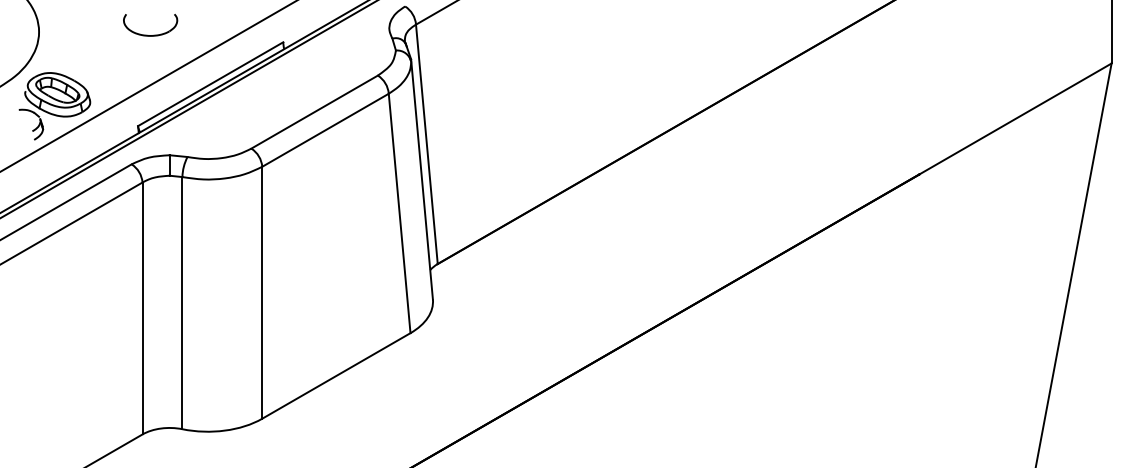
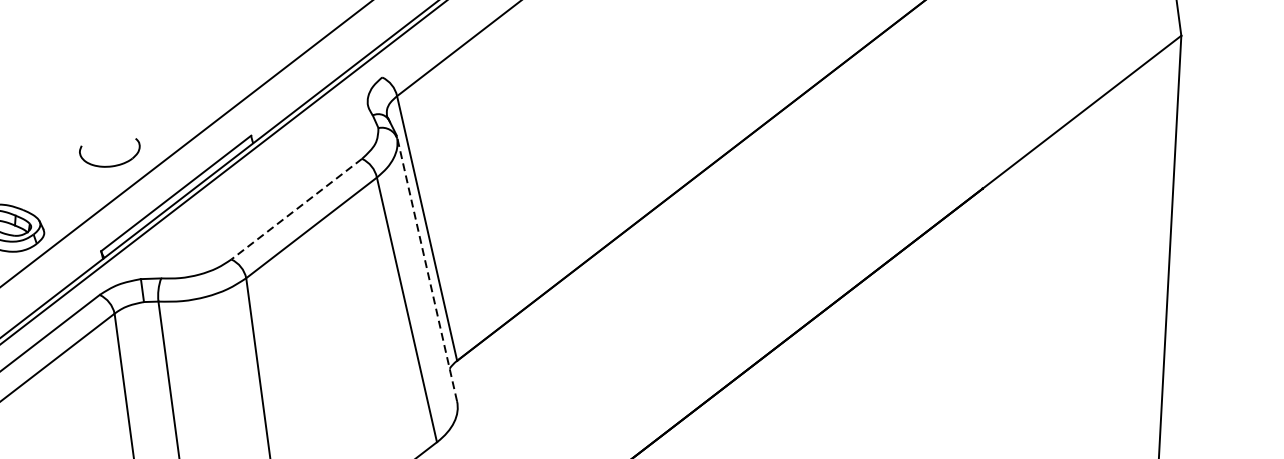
part: (147, 34) -> (108, 165), moved
line: (314, 112) -> (296, 209), solid -> dashed
line: (421, 179) -> (426, 268), solid -> dashed

